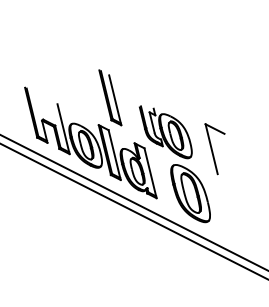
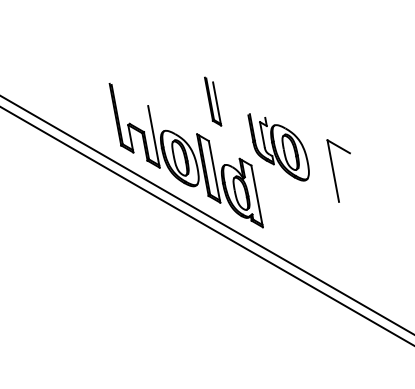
part: (109, 97) -> (212, 101), size x0.7
part: (190, 193) -> (304, 223), removed

